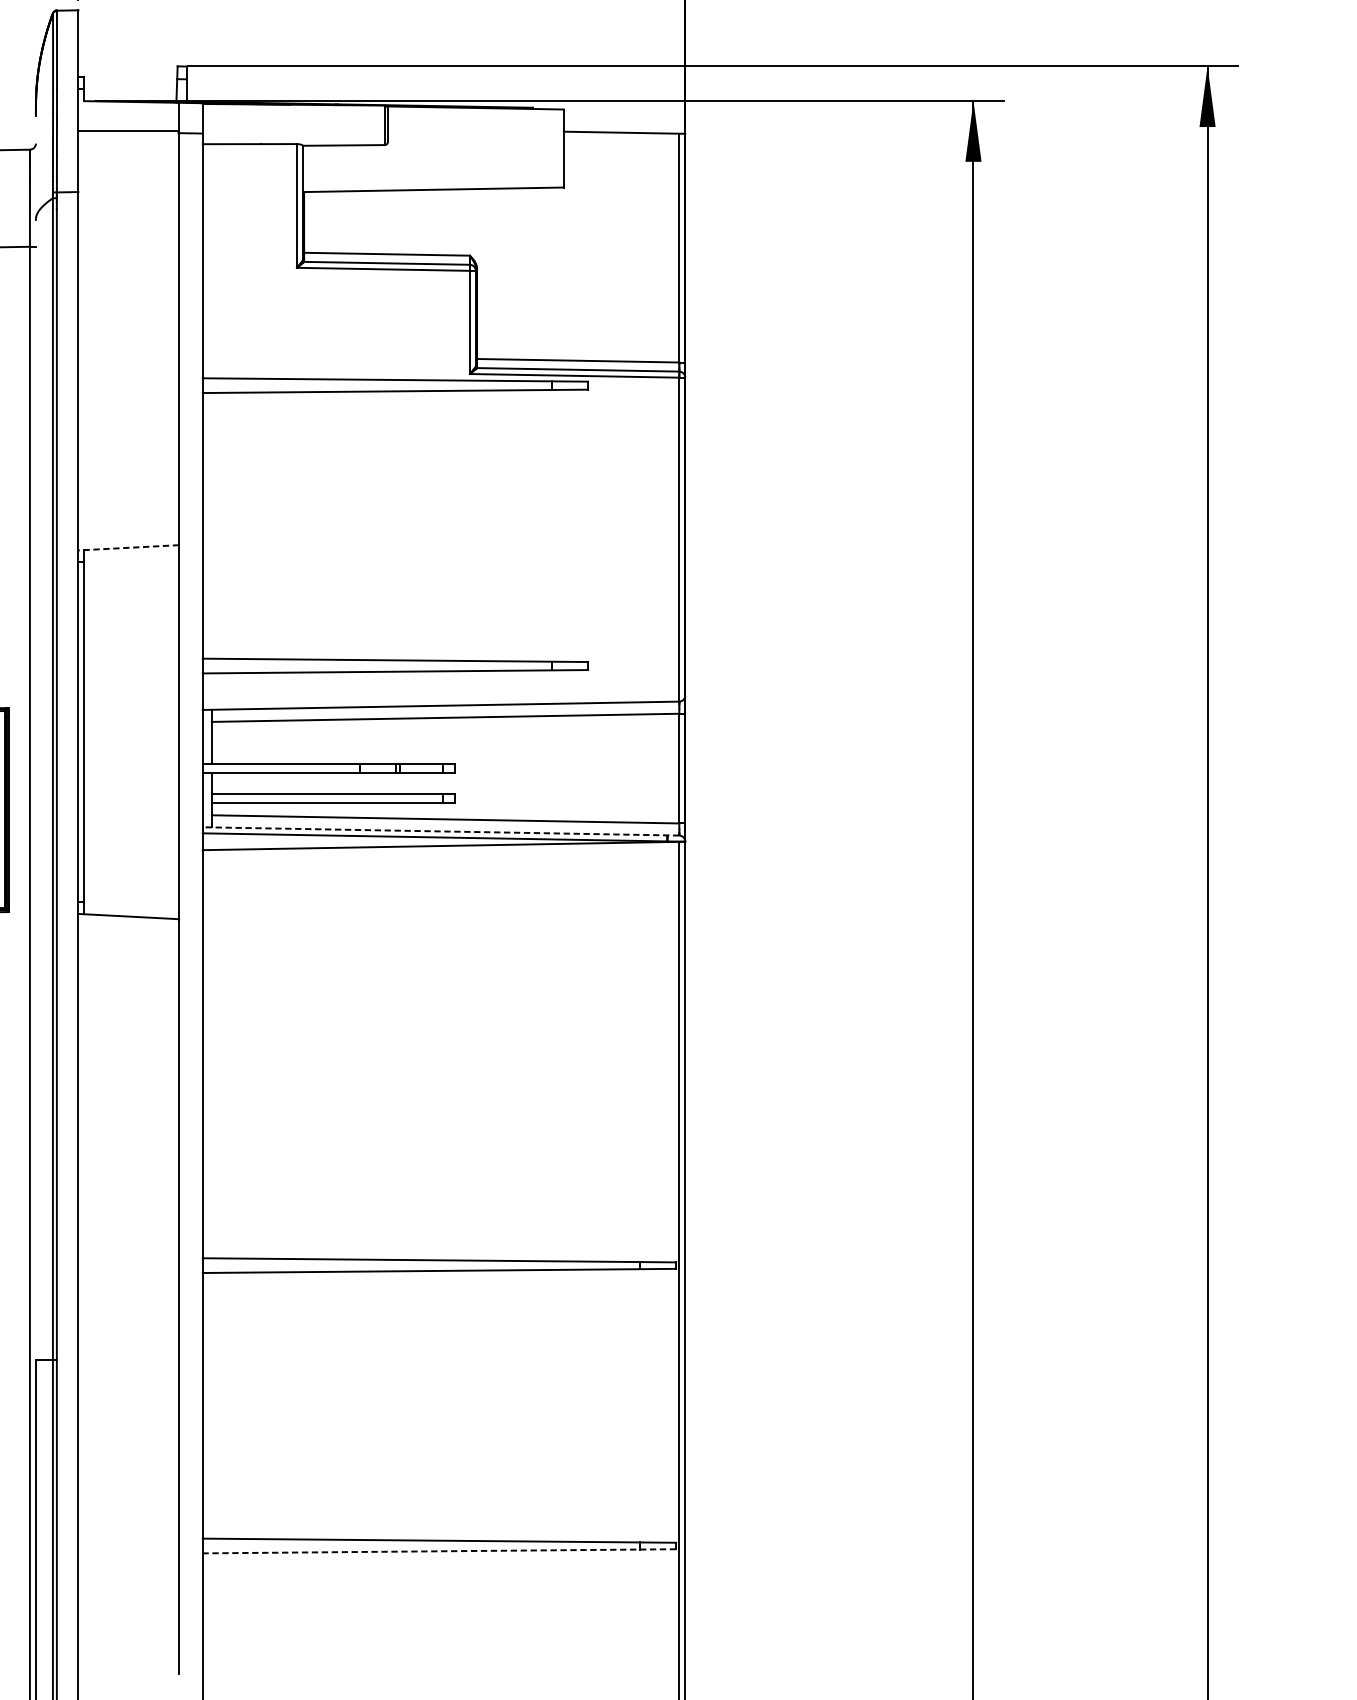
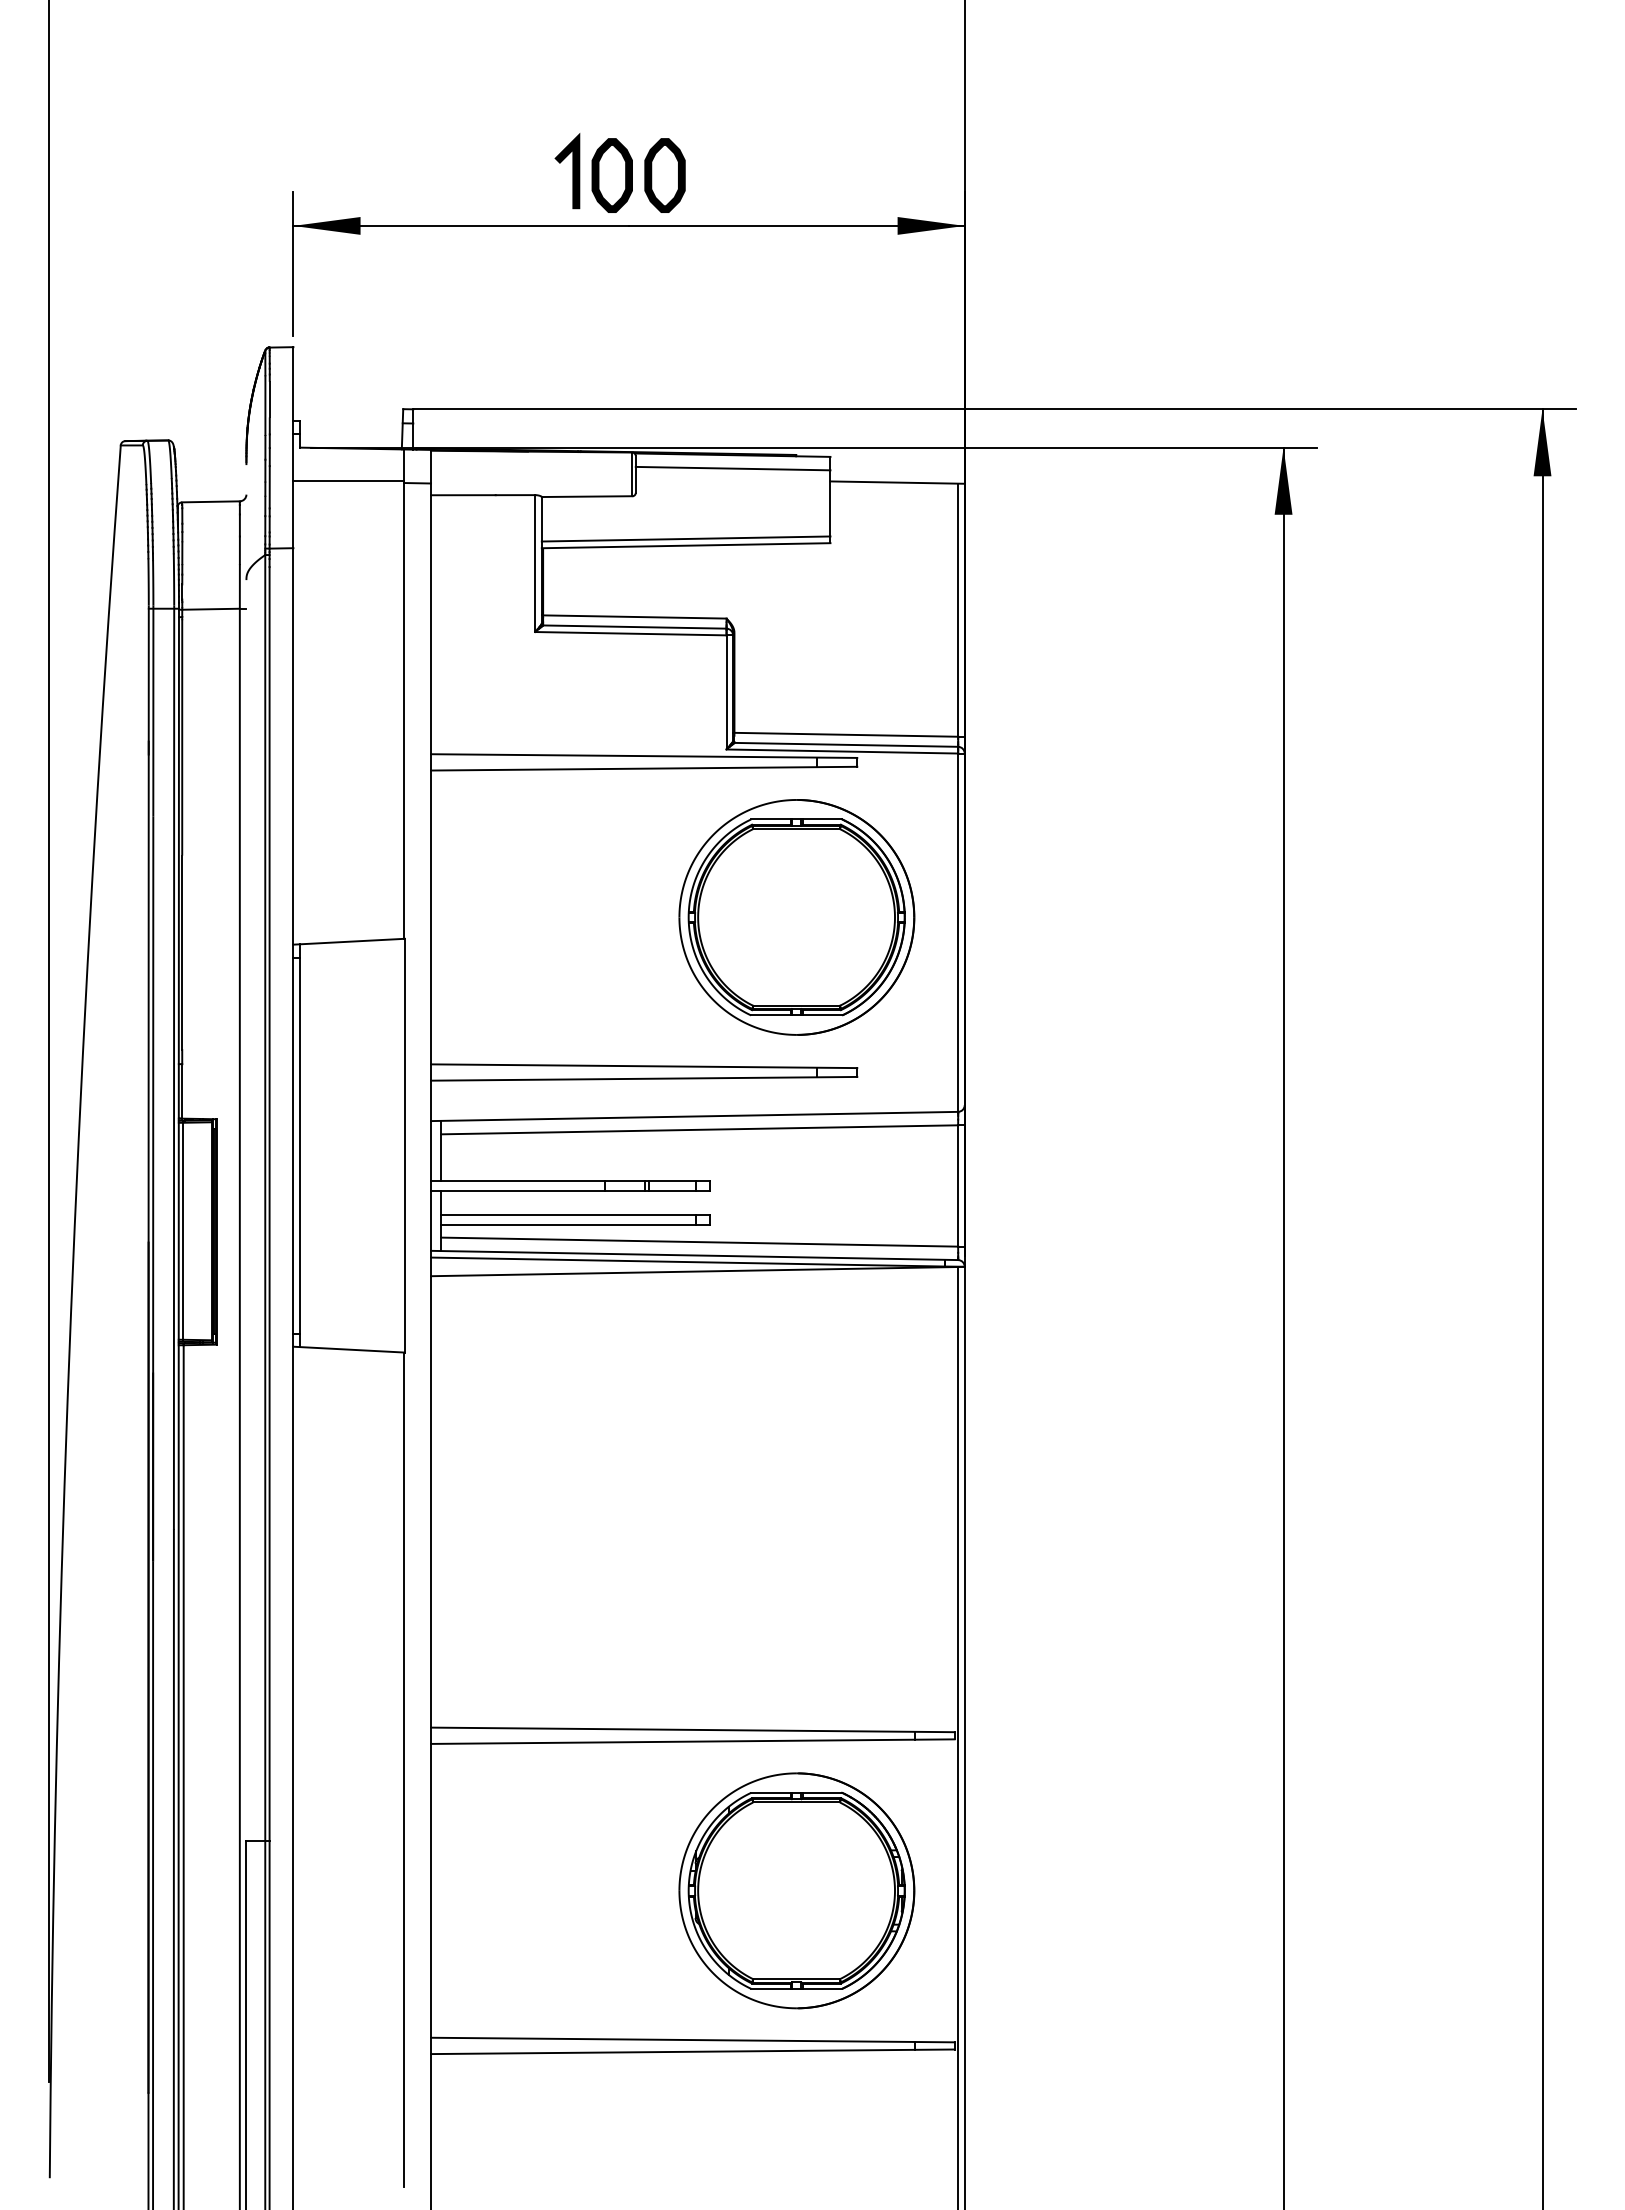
line: (475, 120) -> (732, 468), added
line: (432, 183) -> (685, 538), added
part: (533, 525) -> (796, 917), added
line: (129, 547) -> (349, 941), dashed -> solid
line: (440, 831) -> (694, 1255), dashed -> solid
part: (533, 1405) -> (796, 1890), added
line: (439, 1551) -> (692, 2051), dashed -> solid

